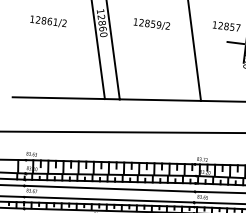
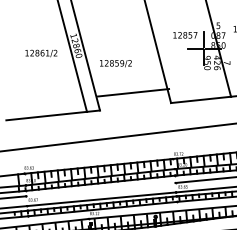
text: (48, 21) -> (41, 53), moved
text: (151, 24) -> (115, 63), moved
line: (160, 99) -> (133, 92), moved
line: (109, 188) -> (100, 189), removed

